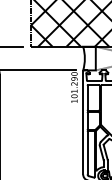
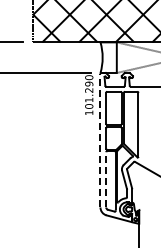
line: (83, 122) -> (100, 140), solid -> dashed
line: (87, 152) -> (106, 179), solid -> dashed

